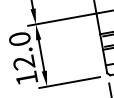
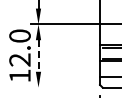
line: (41, 56) -> (38, 56), solid -> dashed
line: (69, 82) -> (61, 87), removed

